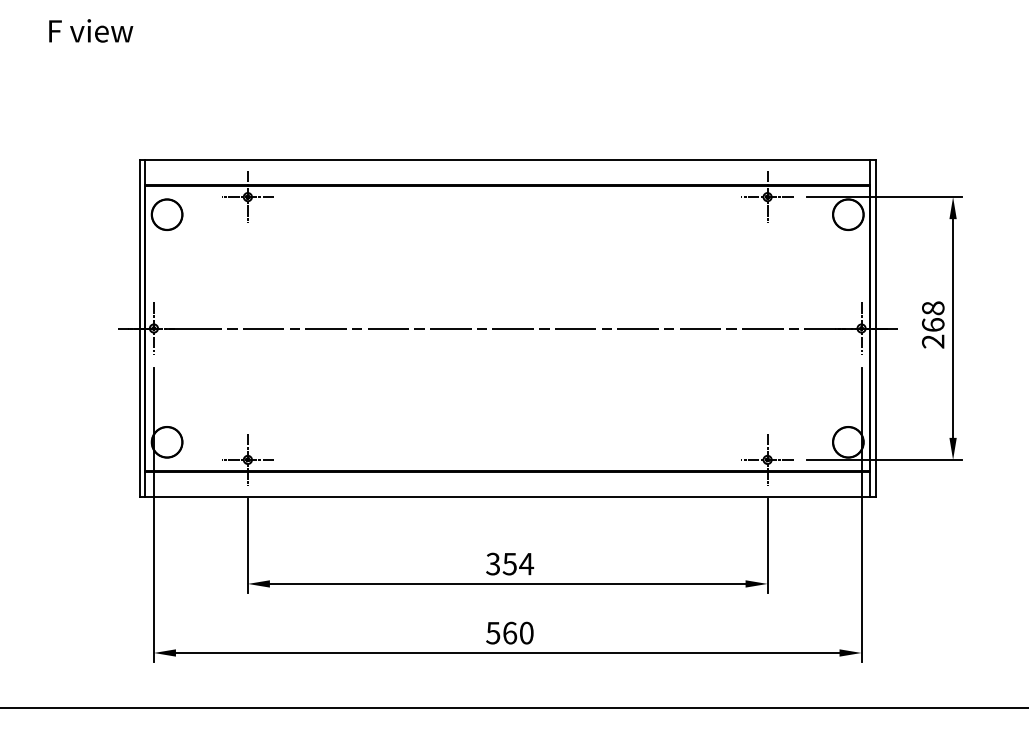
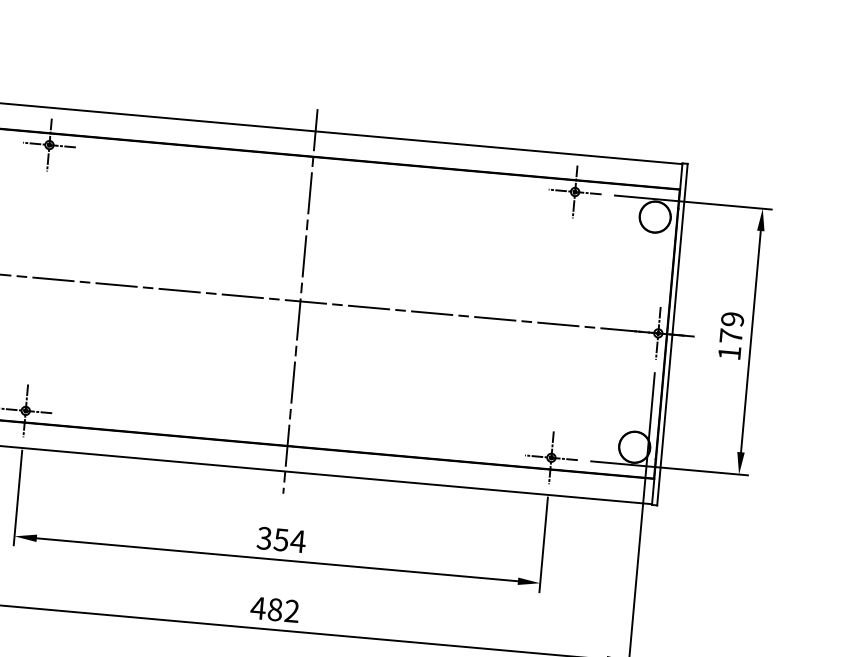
text: (932, 324) -> (730, 335), 268 -> 179
line: (507, 328) -> (300, 301), added
text: (509, 632) -> (274, 609), 560 -> 482

